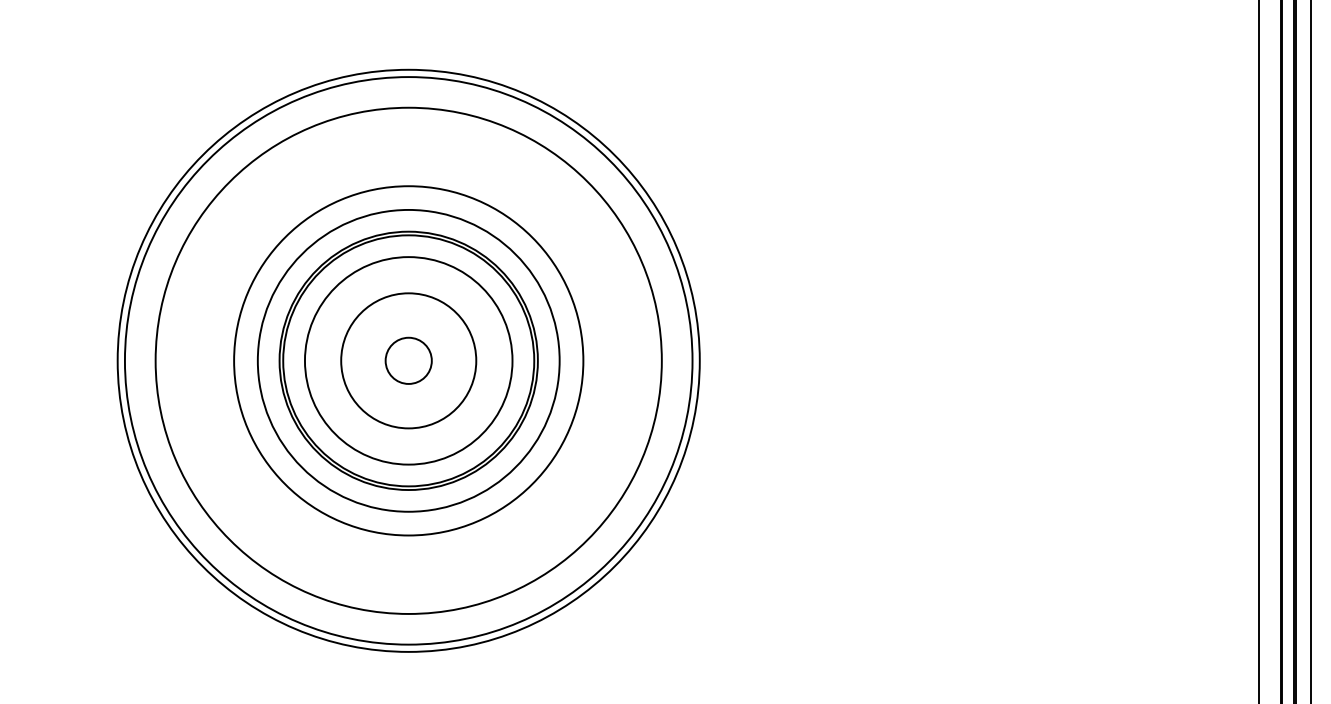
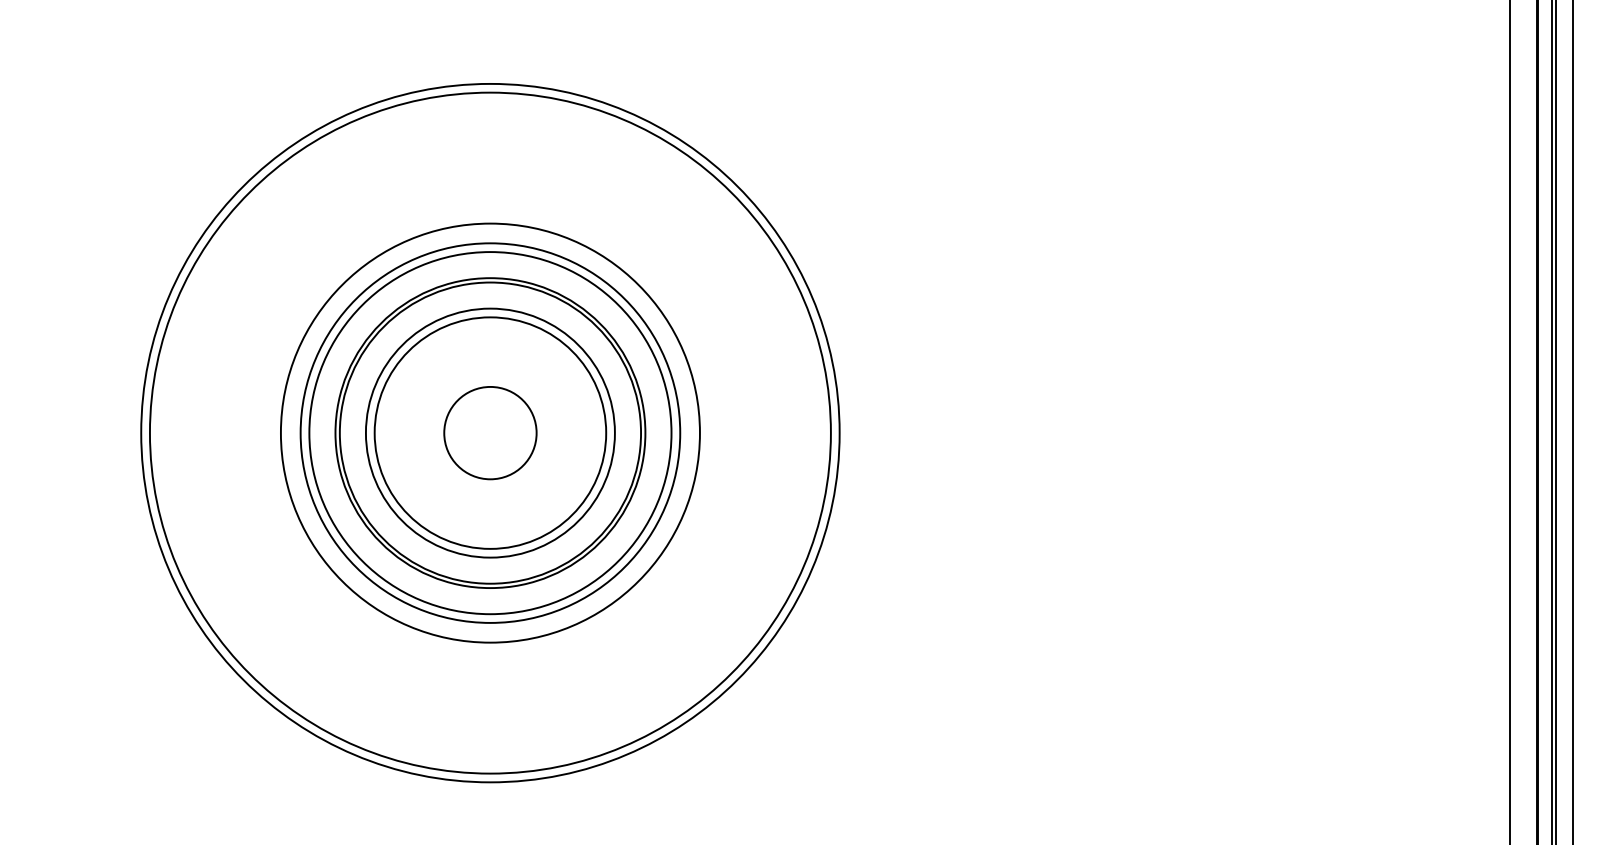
circle: (408, 360) -> (490, 432), size x0.62
circle: (408, 360) -> (490, 432), size x1.43
circle: (408, 360) -> (490, 432), size x1.67

